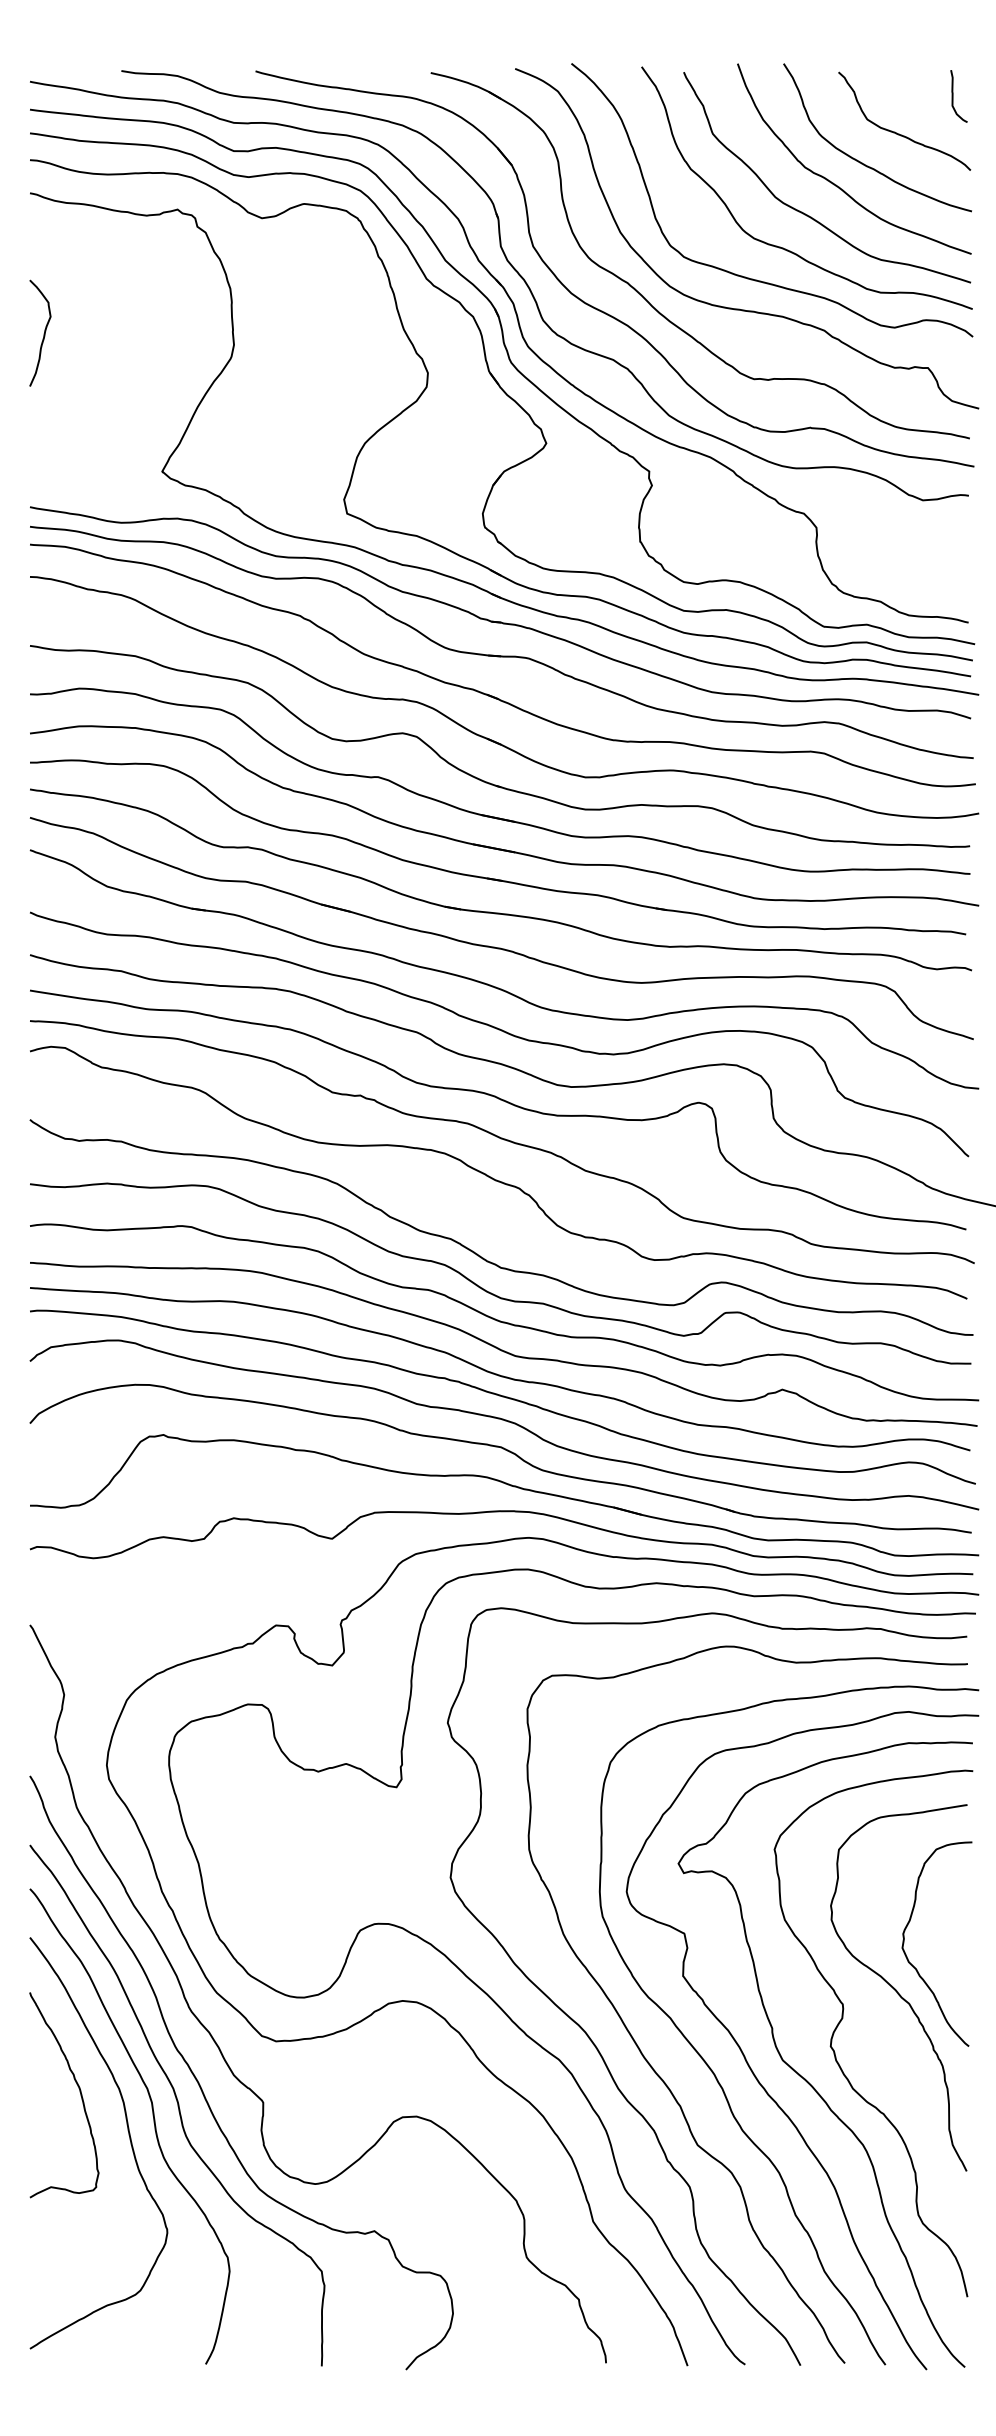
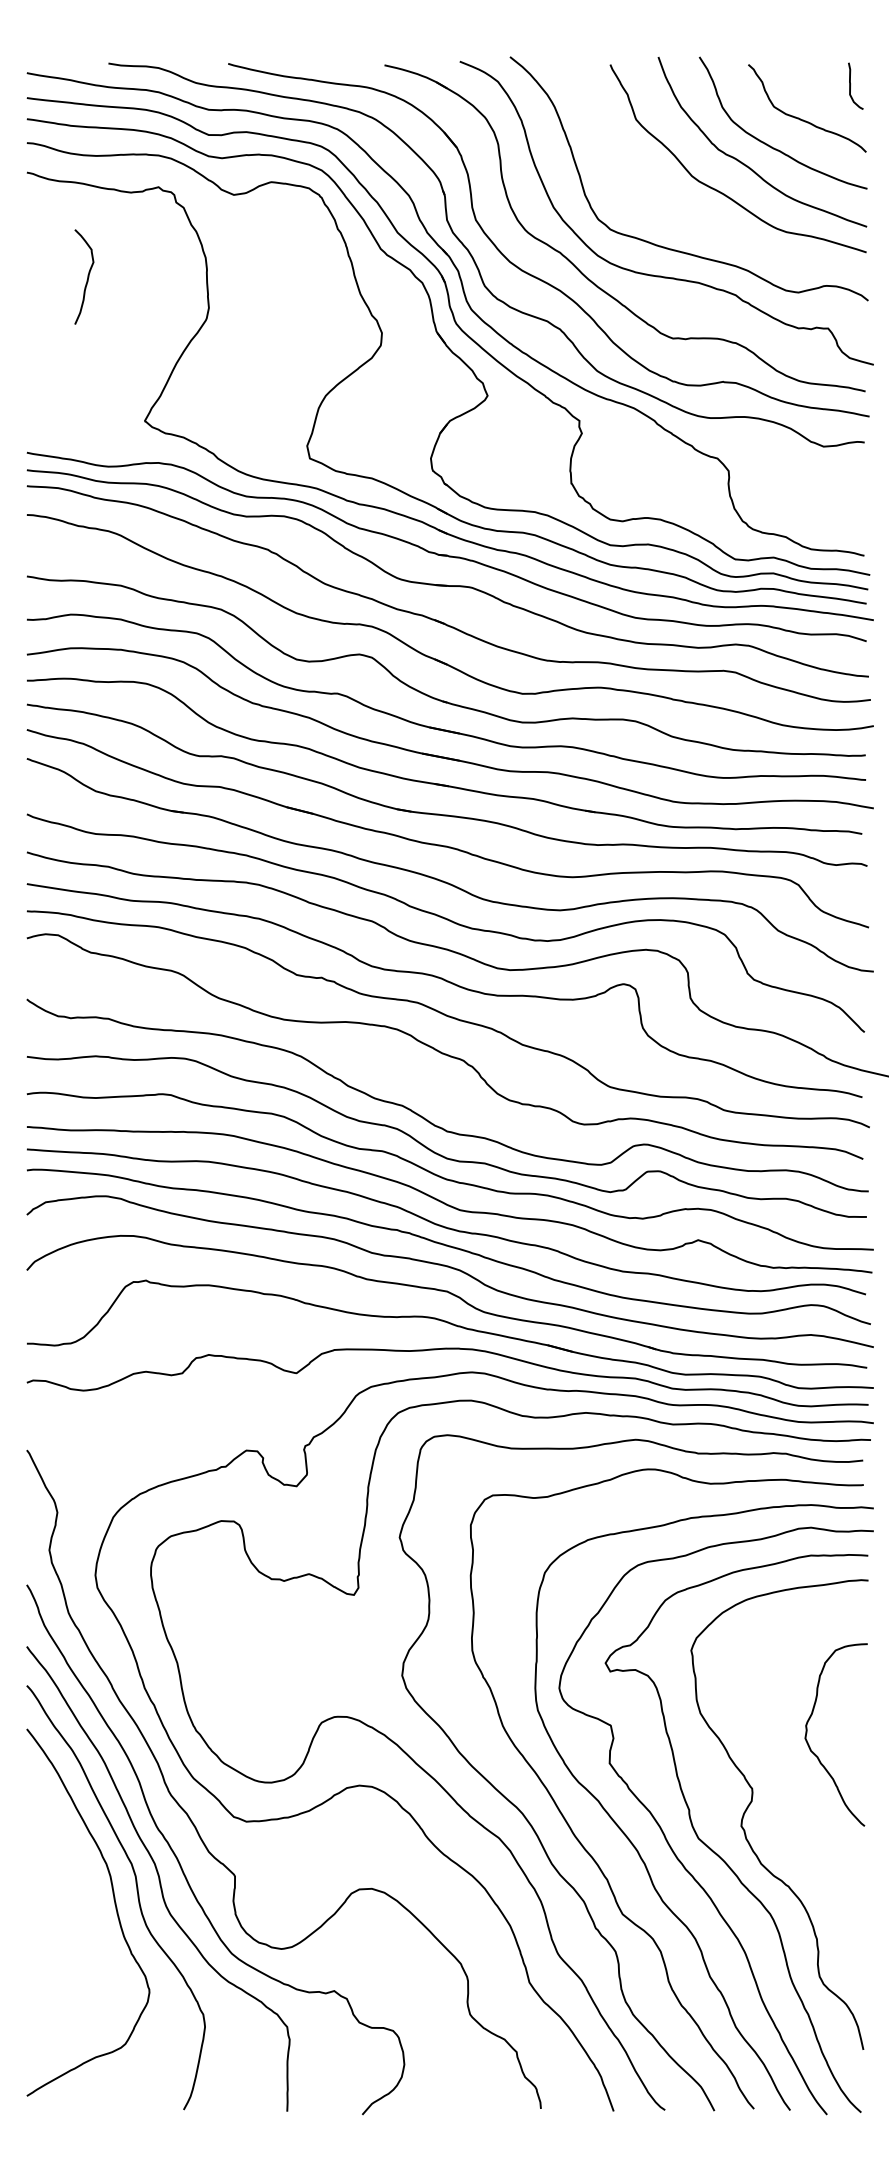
curve: (783, 247) -> (699, 221), removed
curve: (43, 333) -> (87, 277), moved
curve: (896, 1989) -> (800, 1775), removed
curve: (79, 2092) -> (71, 1867), removed

